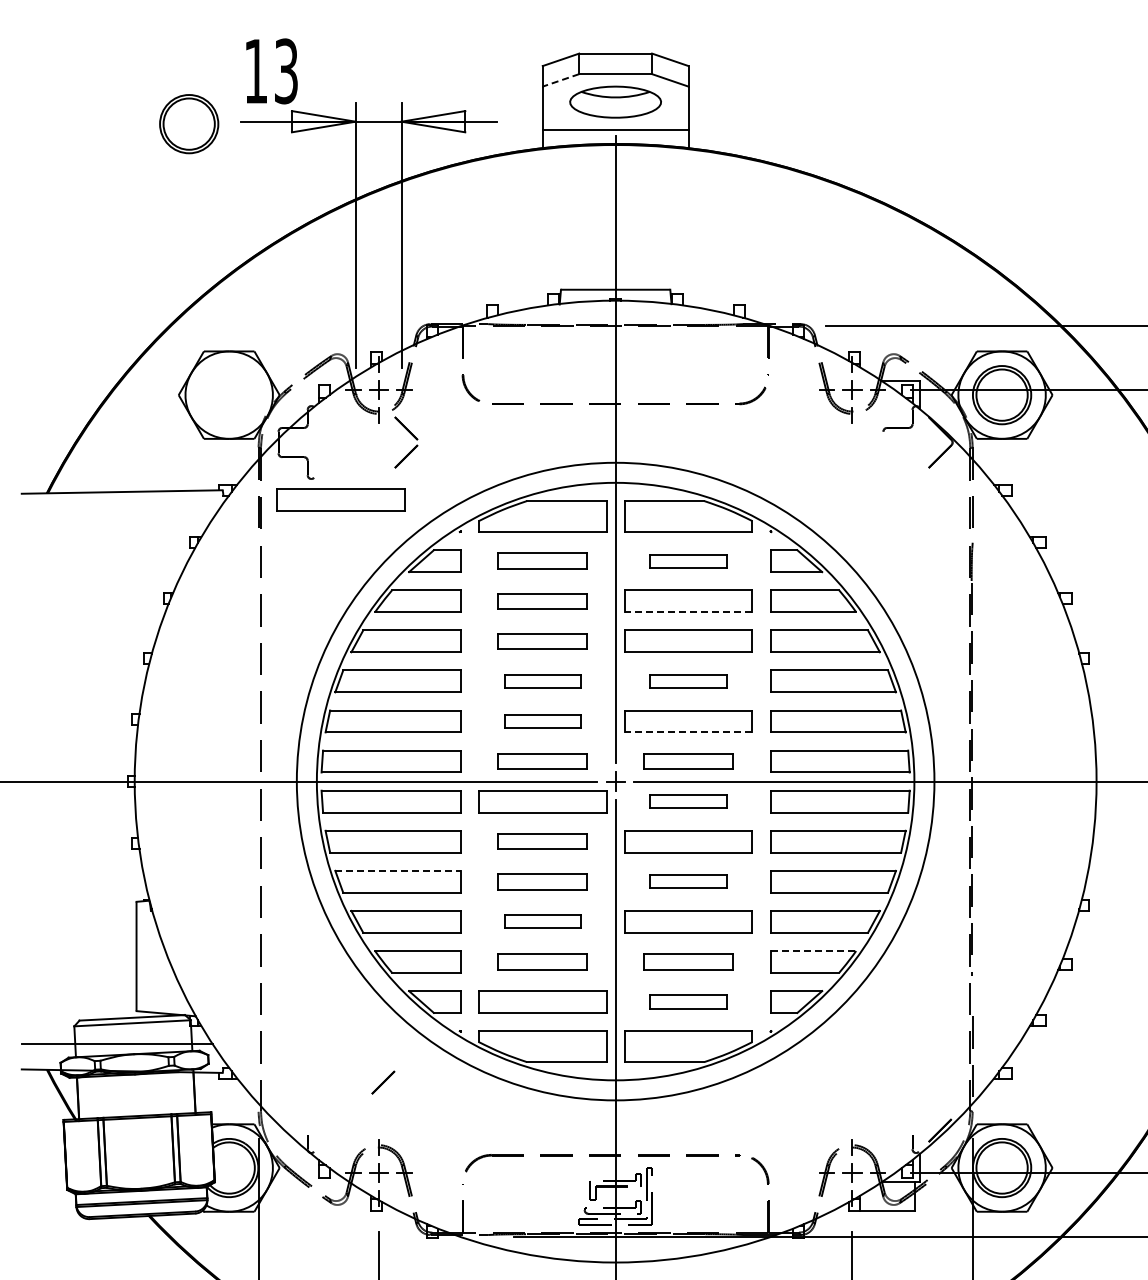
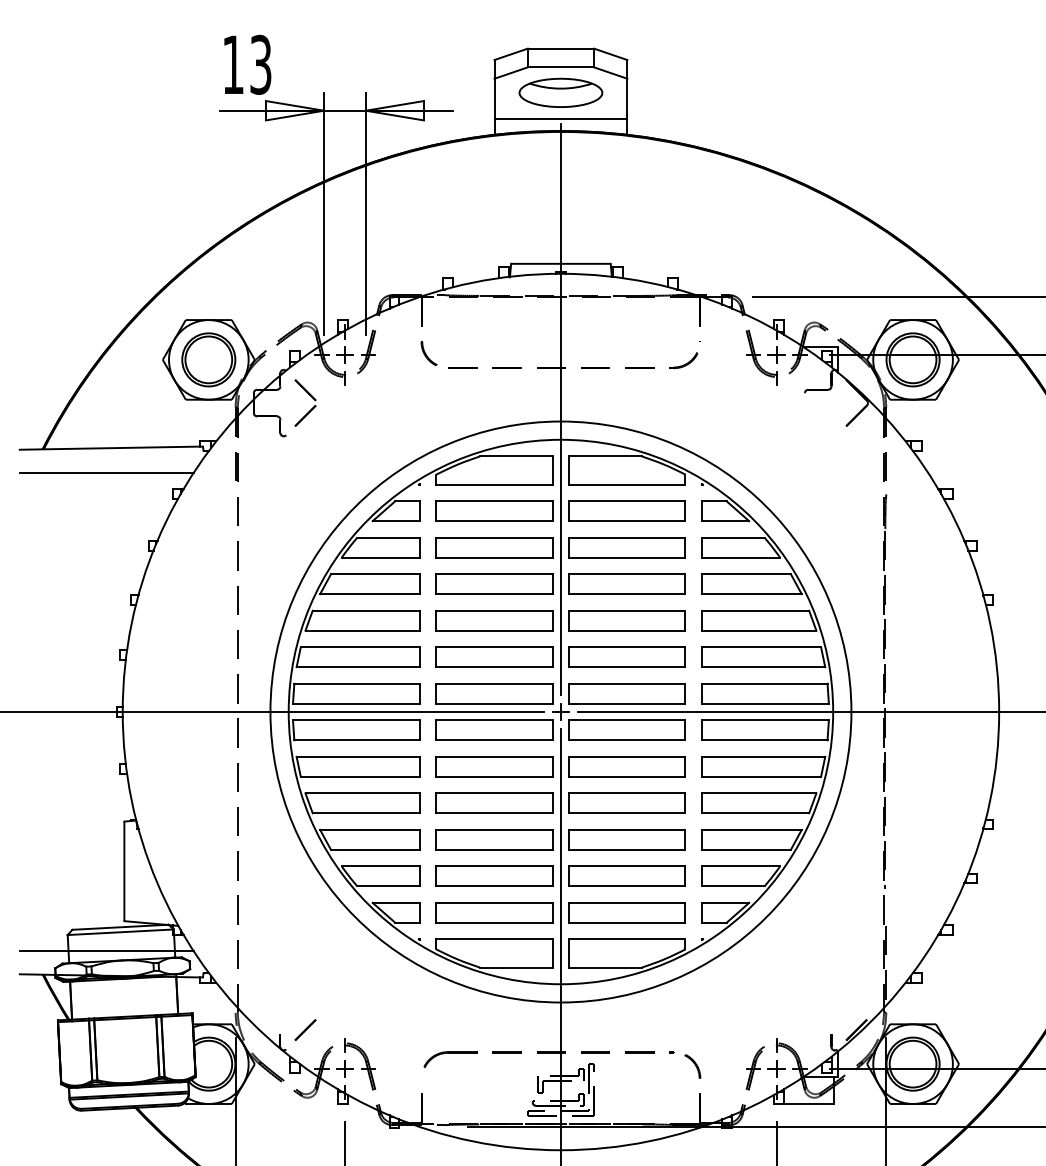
line: (560, 80) -> (510, 73), dashed -> solid
part: (189, 124) -> (209, 360), moved
part: (412, 436) -> (311, 397), moved
part: (340, 499) -> (310, 454), removed
line: (116, 519) -> (106, 473), added
part: (542, 560) -> (494, 510), size x1.43
part: (688, 560) -> (627, 510), size x1.67
part: (542, 600) -> (494, 547), size x1.43
line: (688, 612) -> (627, 557), dashed -> solid
part: (542, 640) -> (494, 583), size x1.43
part: (542, 680) -> (494, 619), size x1.67
part: (688, 680) -> (627, 619), size x1.67
part: (542, 721) -> (494, 657), size x1.67
line: (688, 732) -> (627, 667), dashed -> solid
part: (542, 761) -> (494, 693), size x1.43
part: (688, 761) -> (627, 693), size x1.43
part: (688, 801) -> (627, 730), size x1.67
part: (542, 841) -> (494, 766), size x1.43
line: (398, 870) -> (363, 793), dashed -> solid
part: (542, 881) -> (494, 803), size x1.43
part: (688, 881) -> (627, 803), size x1.67
part: (542, 921) -> (494, 839), size x1.67
line: (813, 951) -> (741, 866), dashed -> solid
part: (542, 961) -> (494, 875), size x1.43
part: (688, 961) -> (627, 875), size x1.43
part: (688, 1001) -> (627, 912), size x1.67
line: (383, 1082) -> (305, 1029), moved

